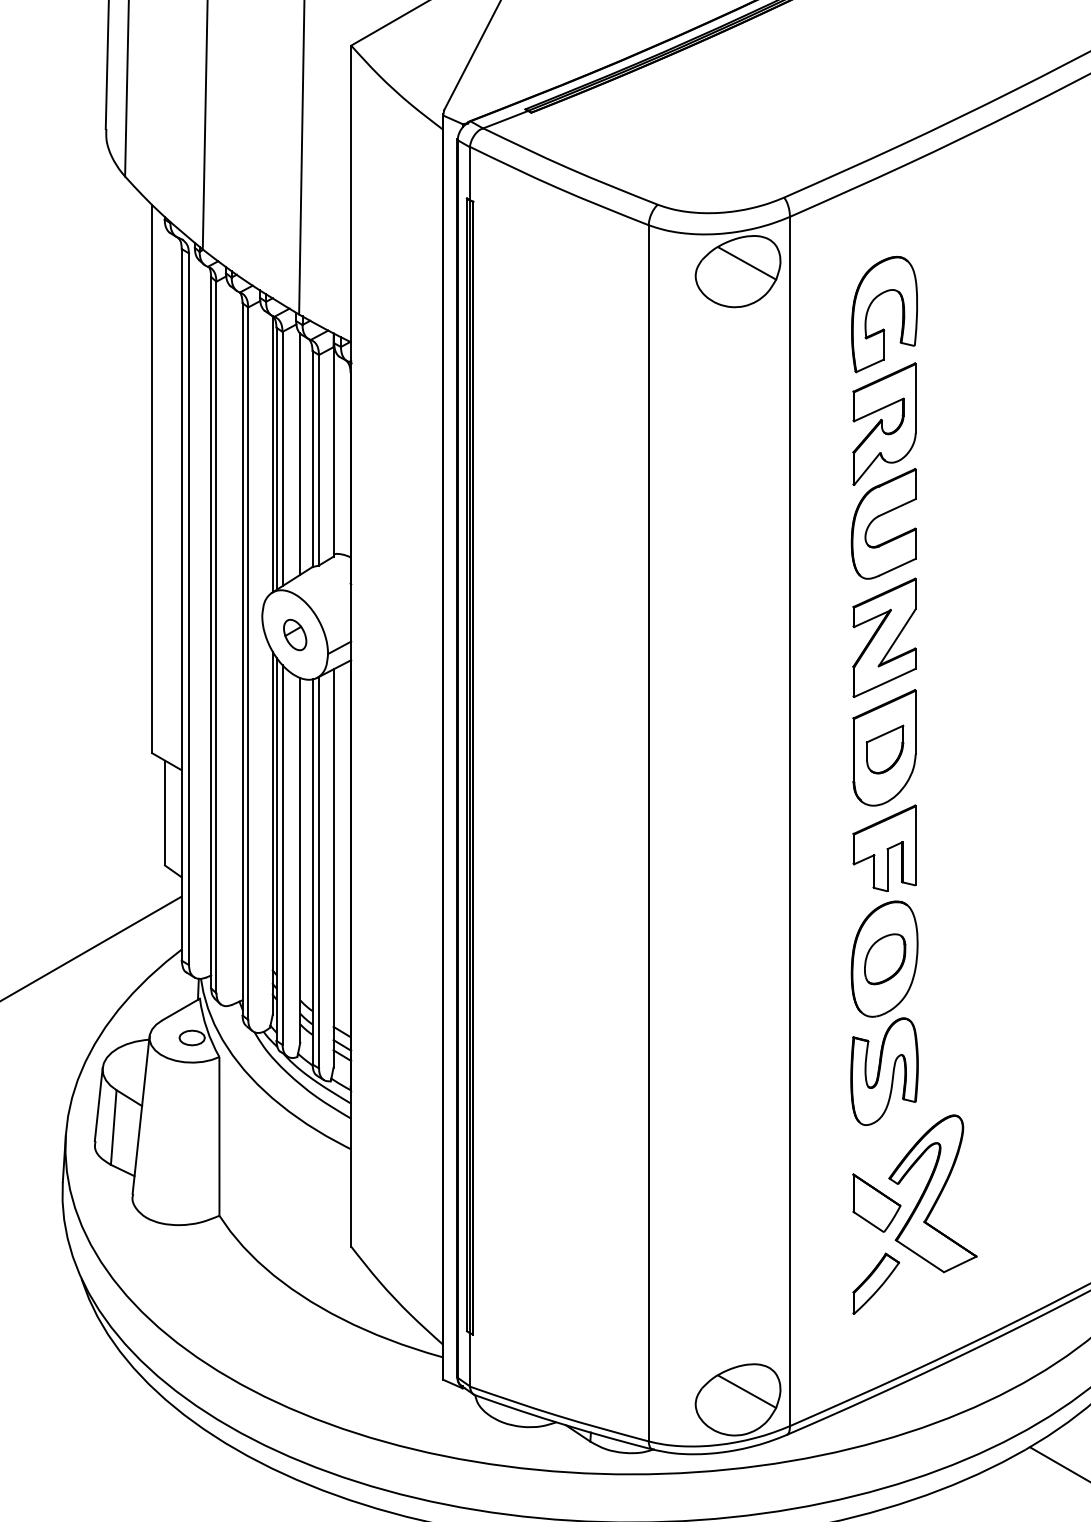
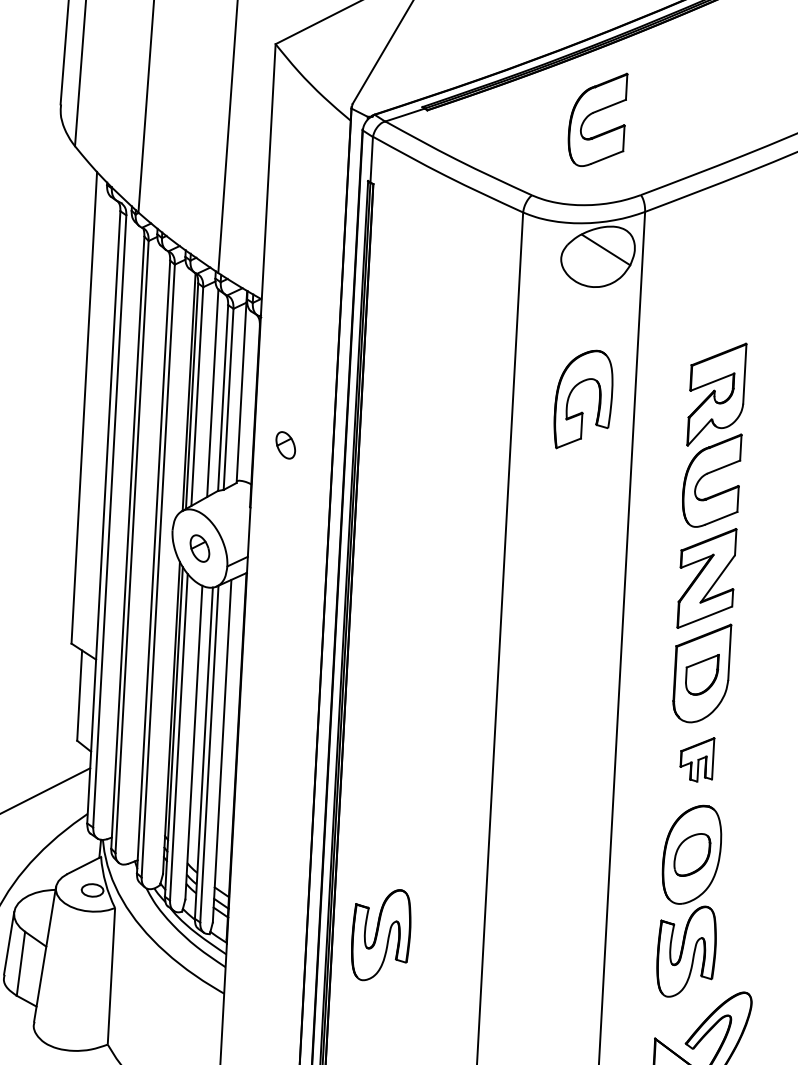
part: (725, 105) -> (594, 113), added
part: (883, 328) -> (582, 411), moved
part: (388, 509) -> (286, 444), added
part: (884, 847) -> (697, 758), size x0.6
part: (529, 1071) -> (381, 934), added

